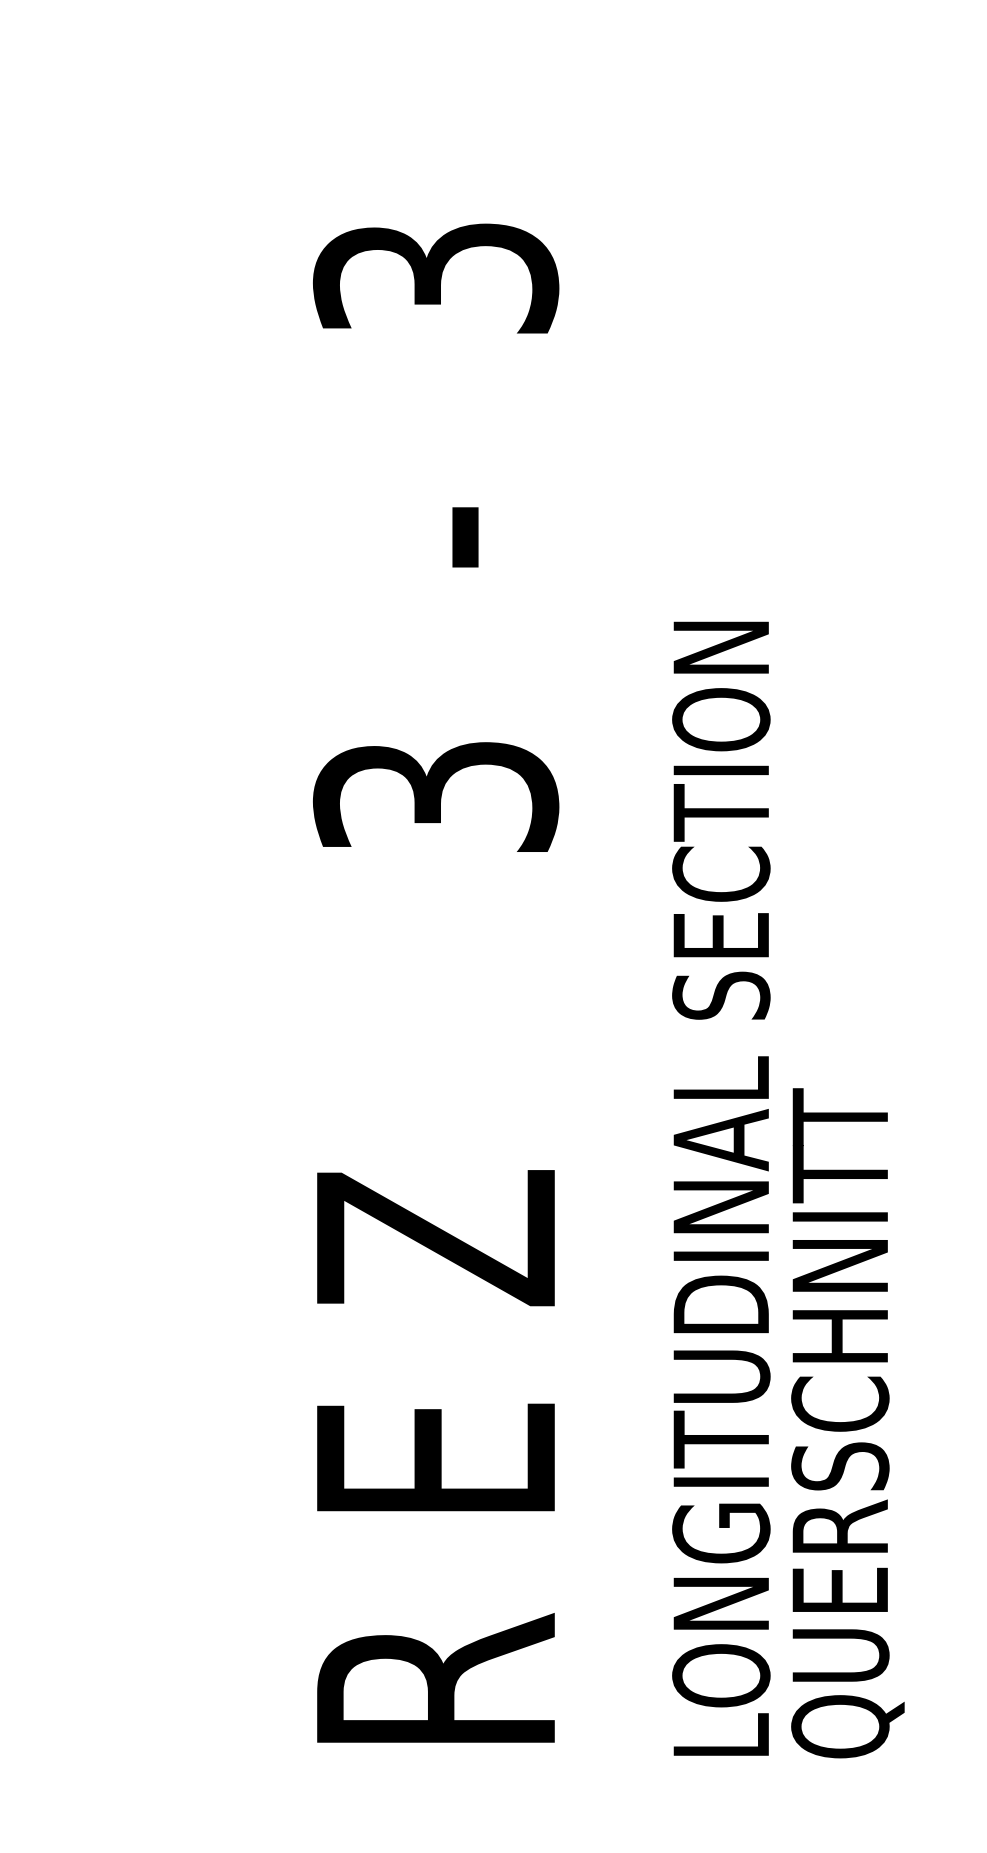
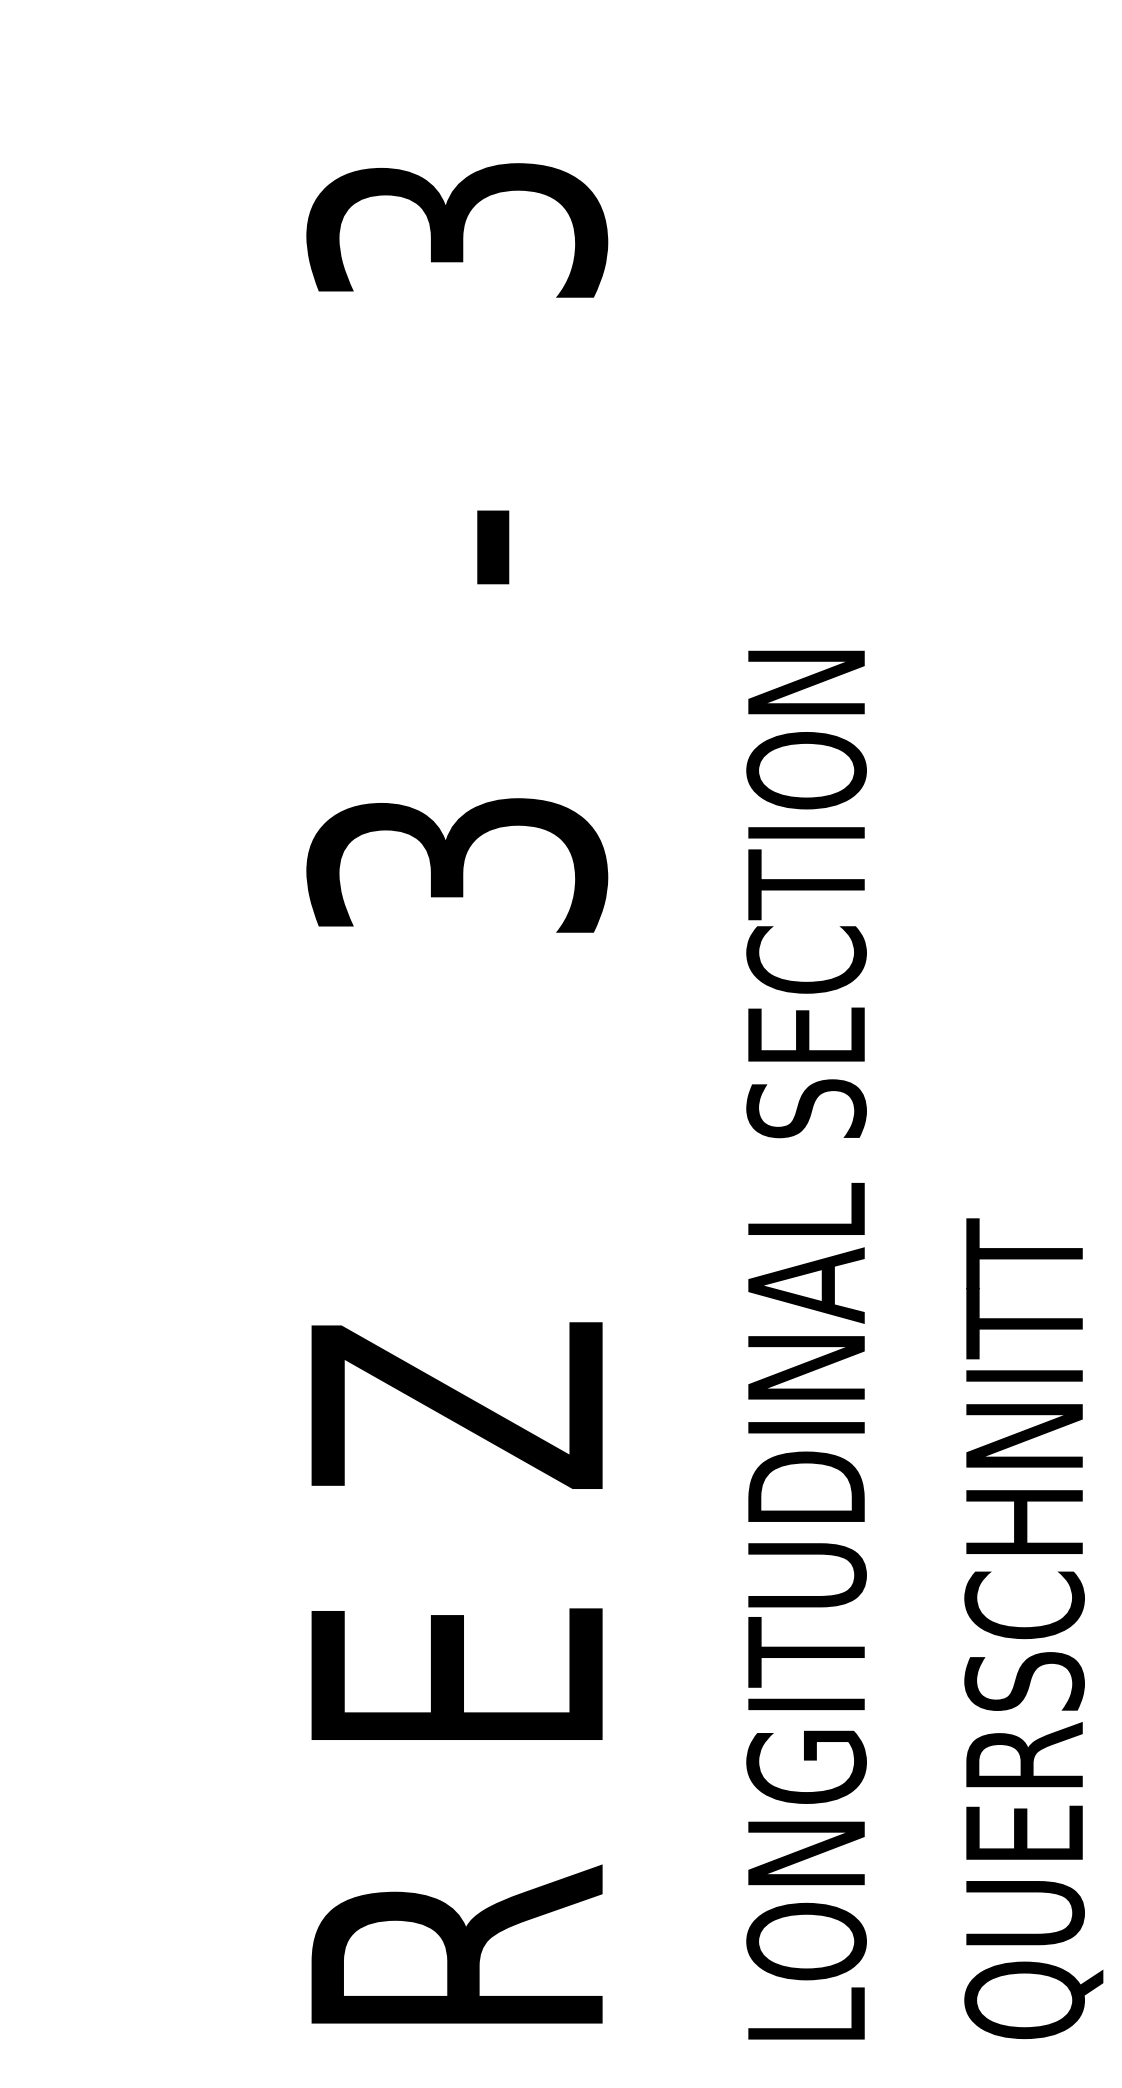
text: (847, 1423) -> (1033, 1628), moved

